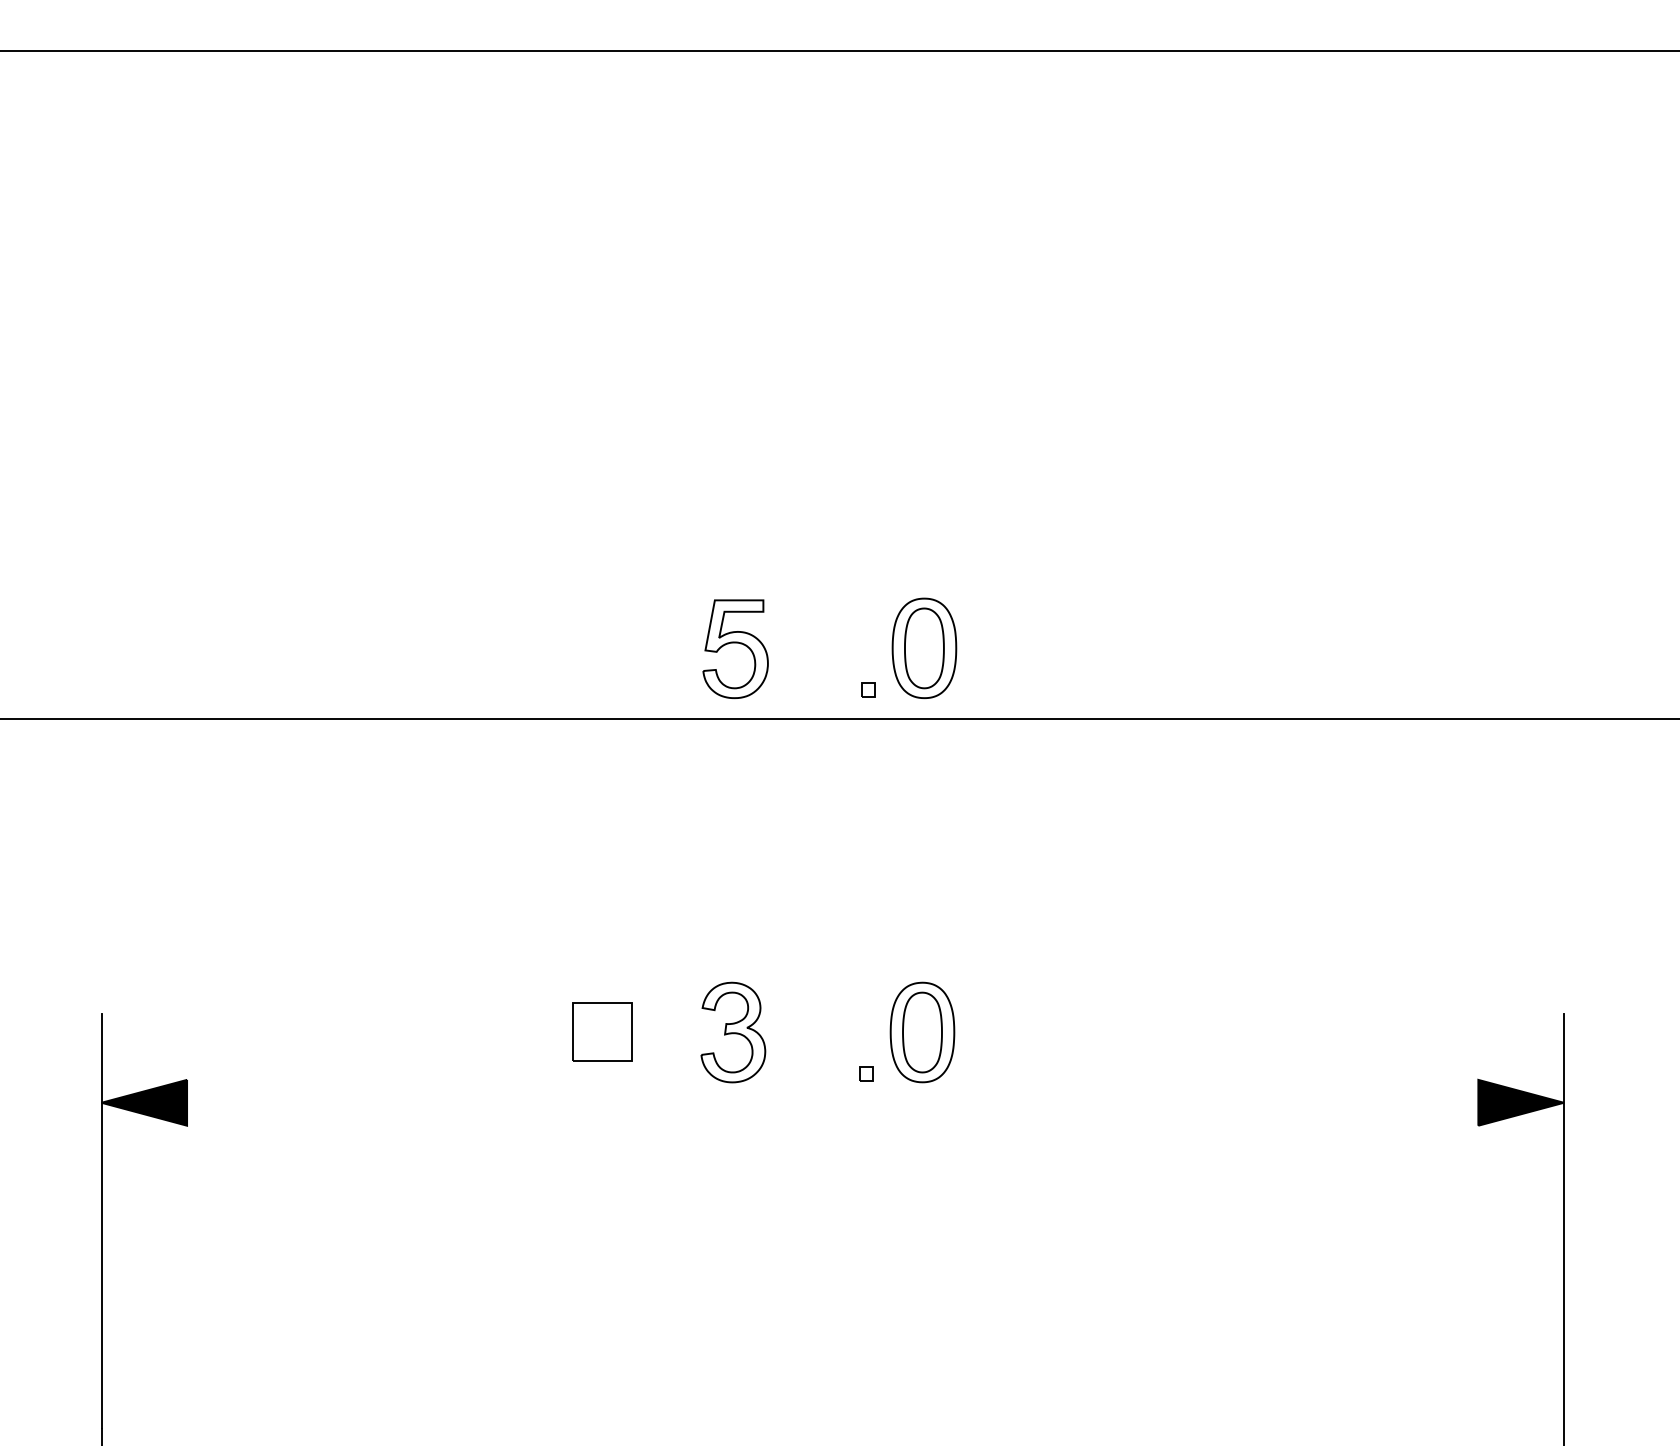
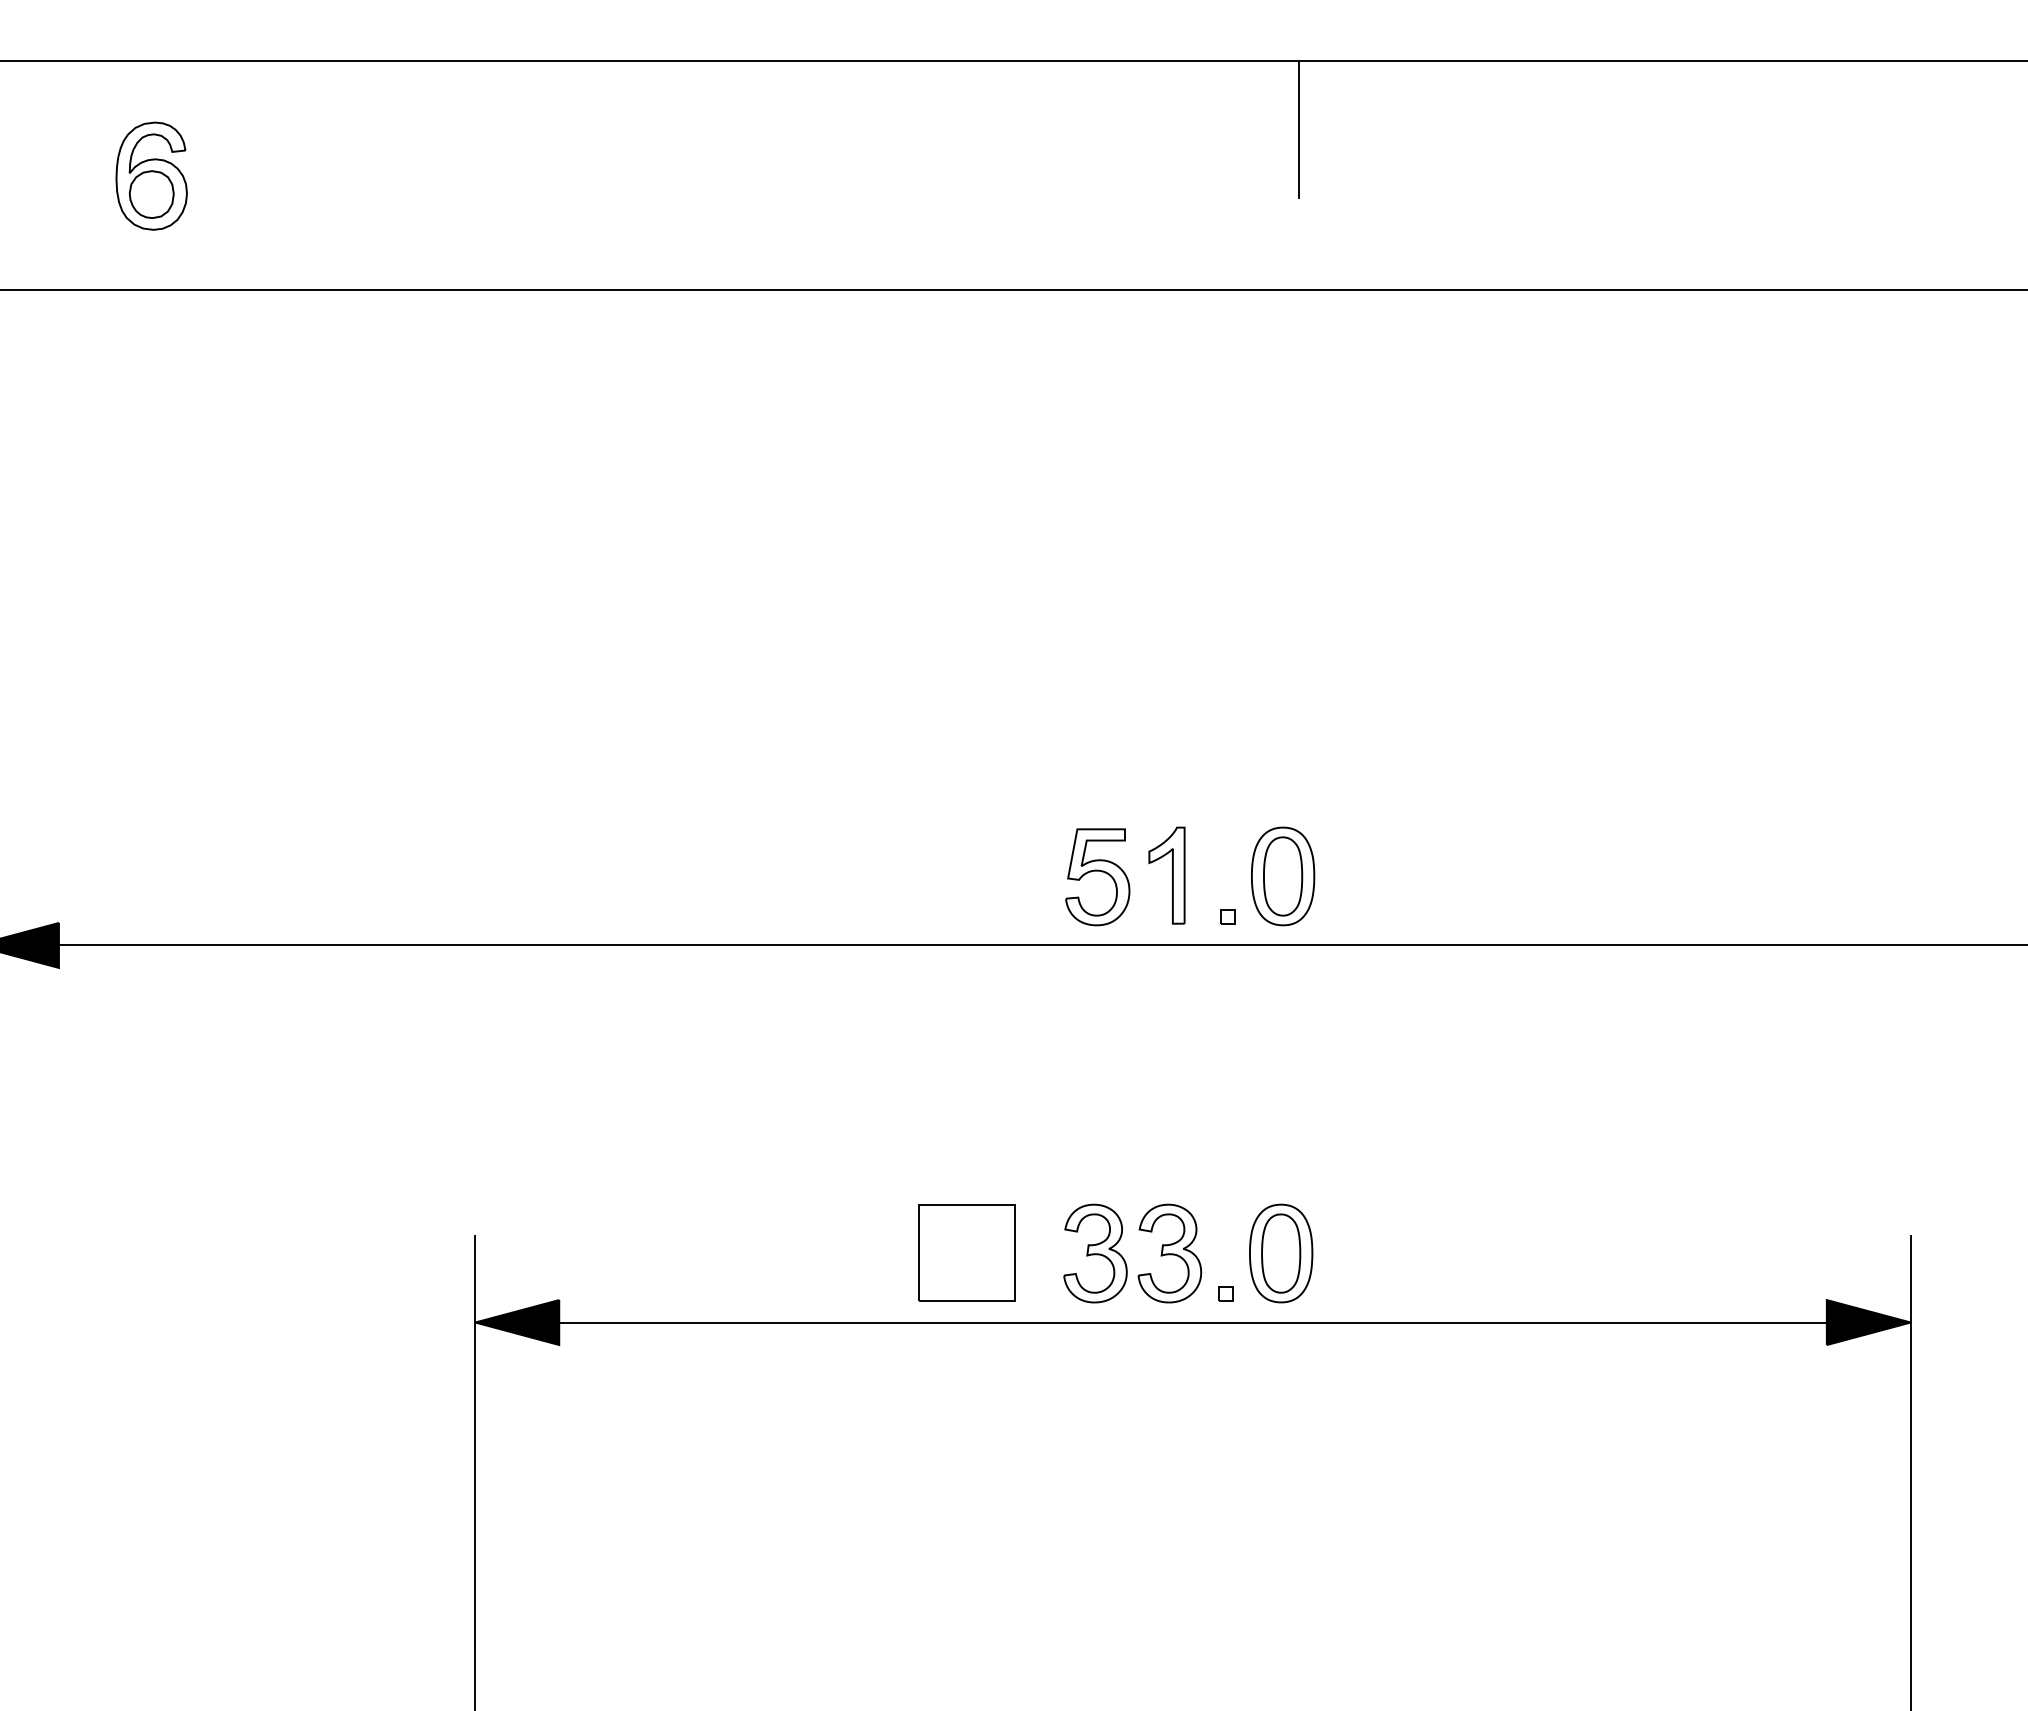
part: (805, 647) -> (1166, 875), added
part: (601, 1031) -> (966, 1252), size x1.67
part: (808, 1032) -> (1169, 1253), added
line: (832, 1102) -> (1192, 1322), added

